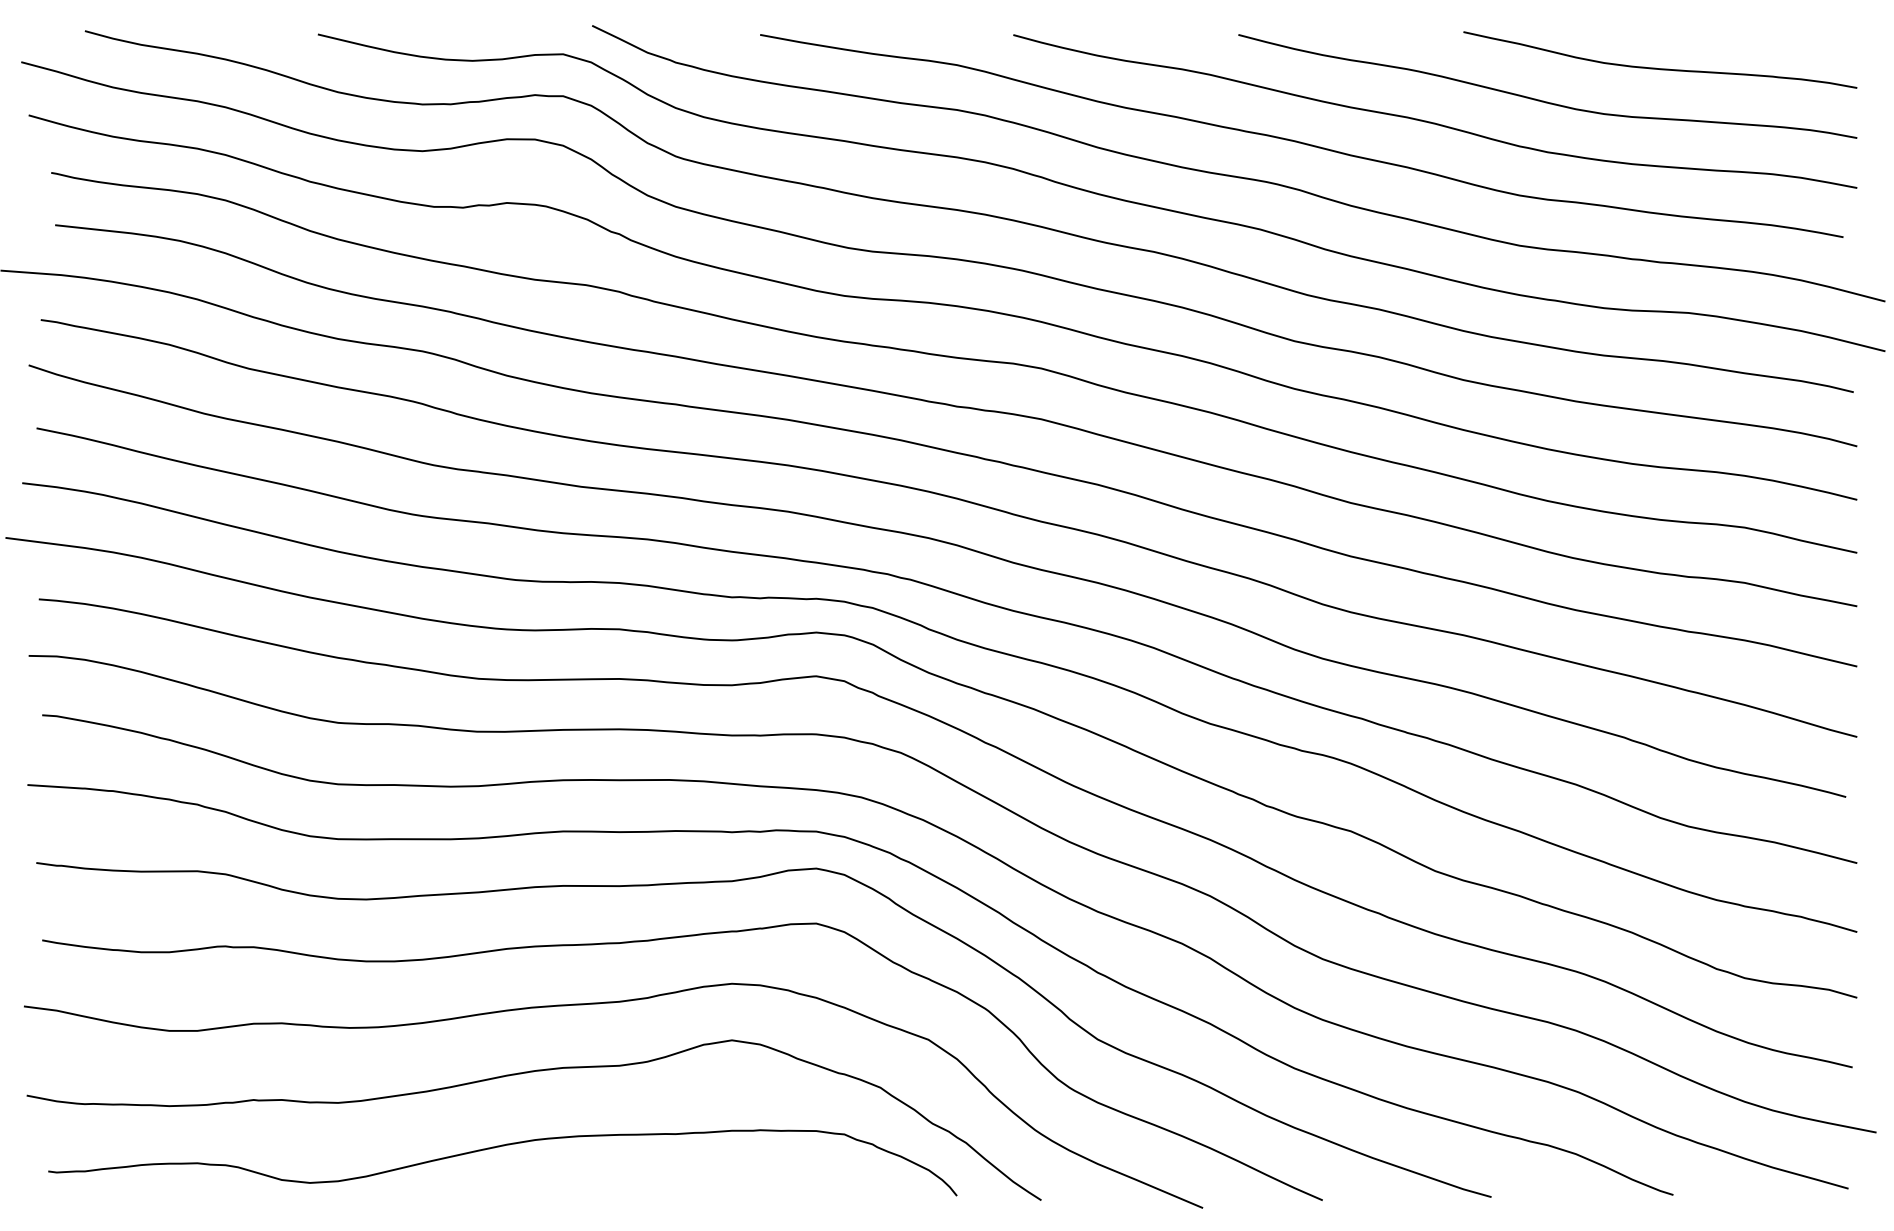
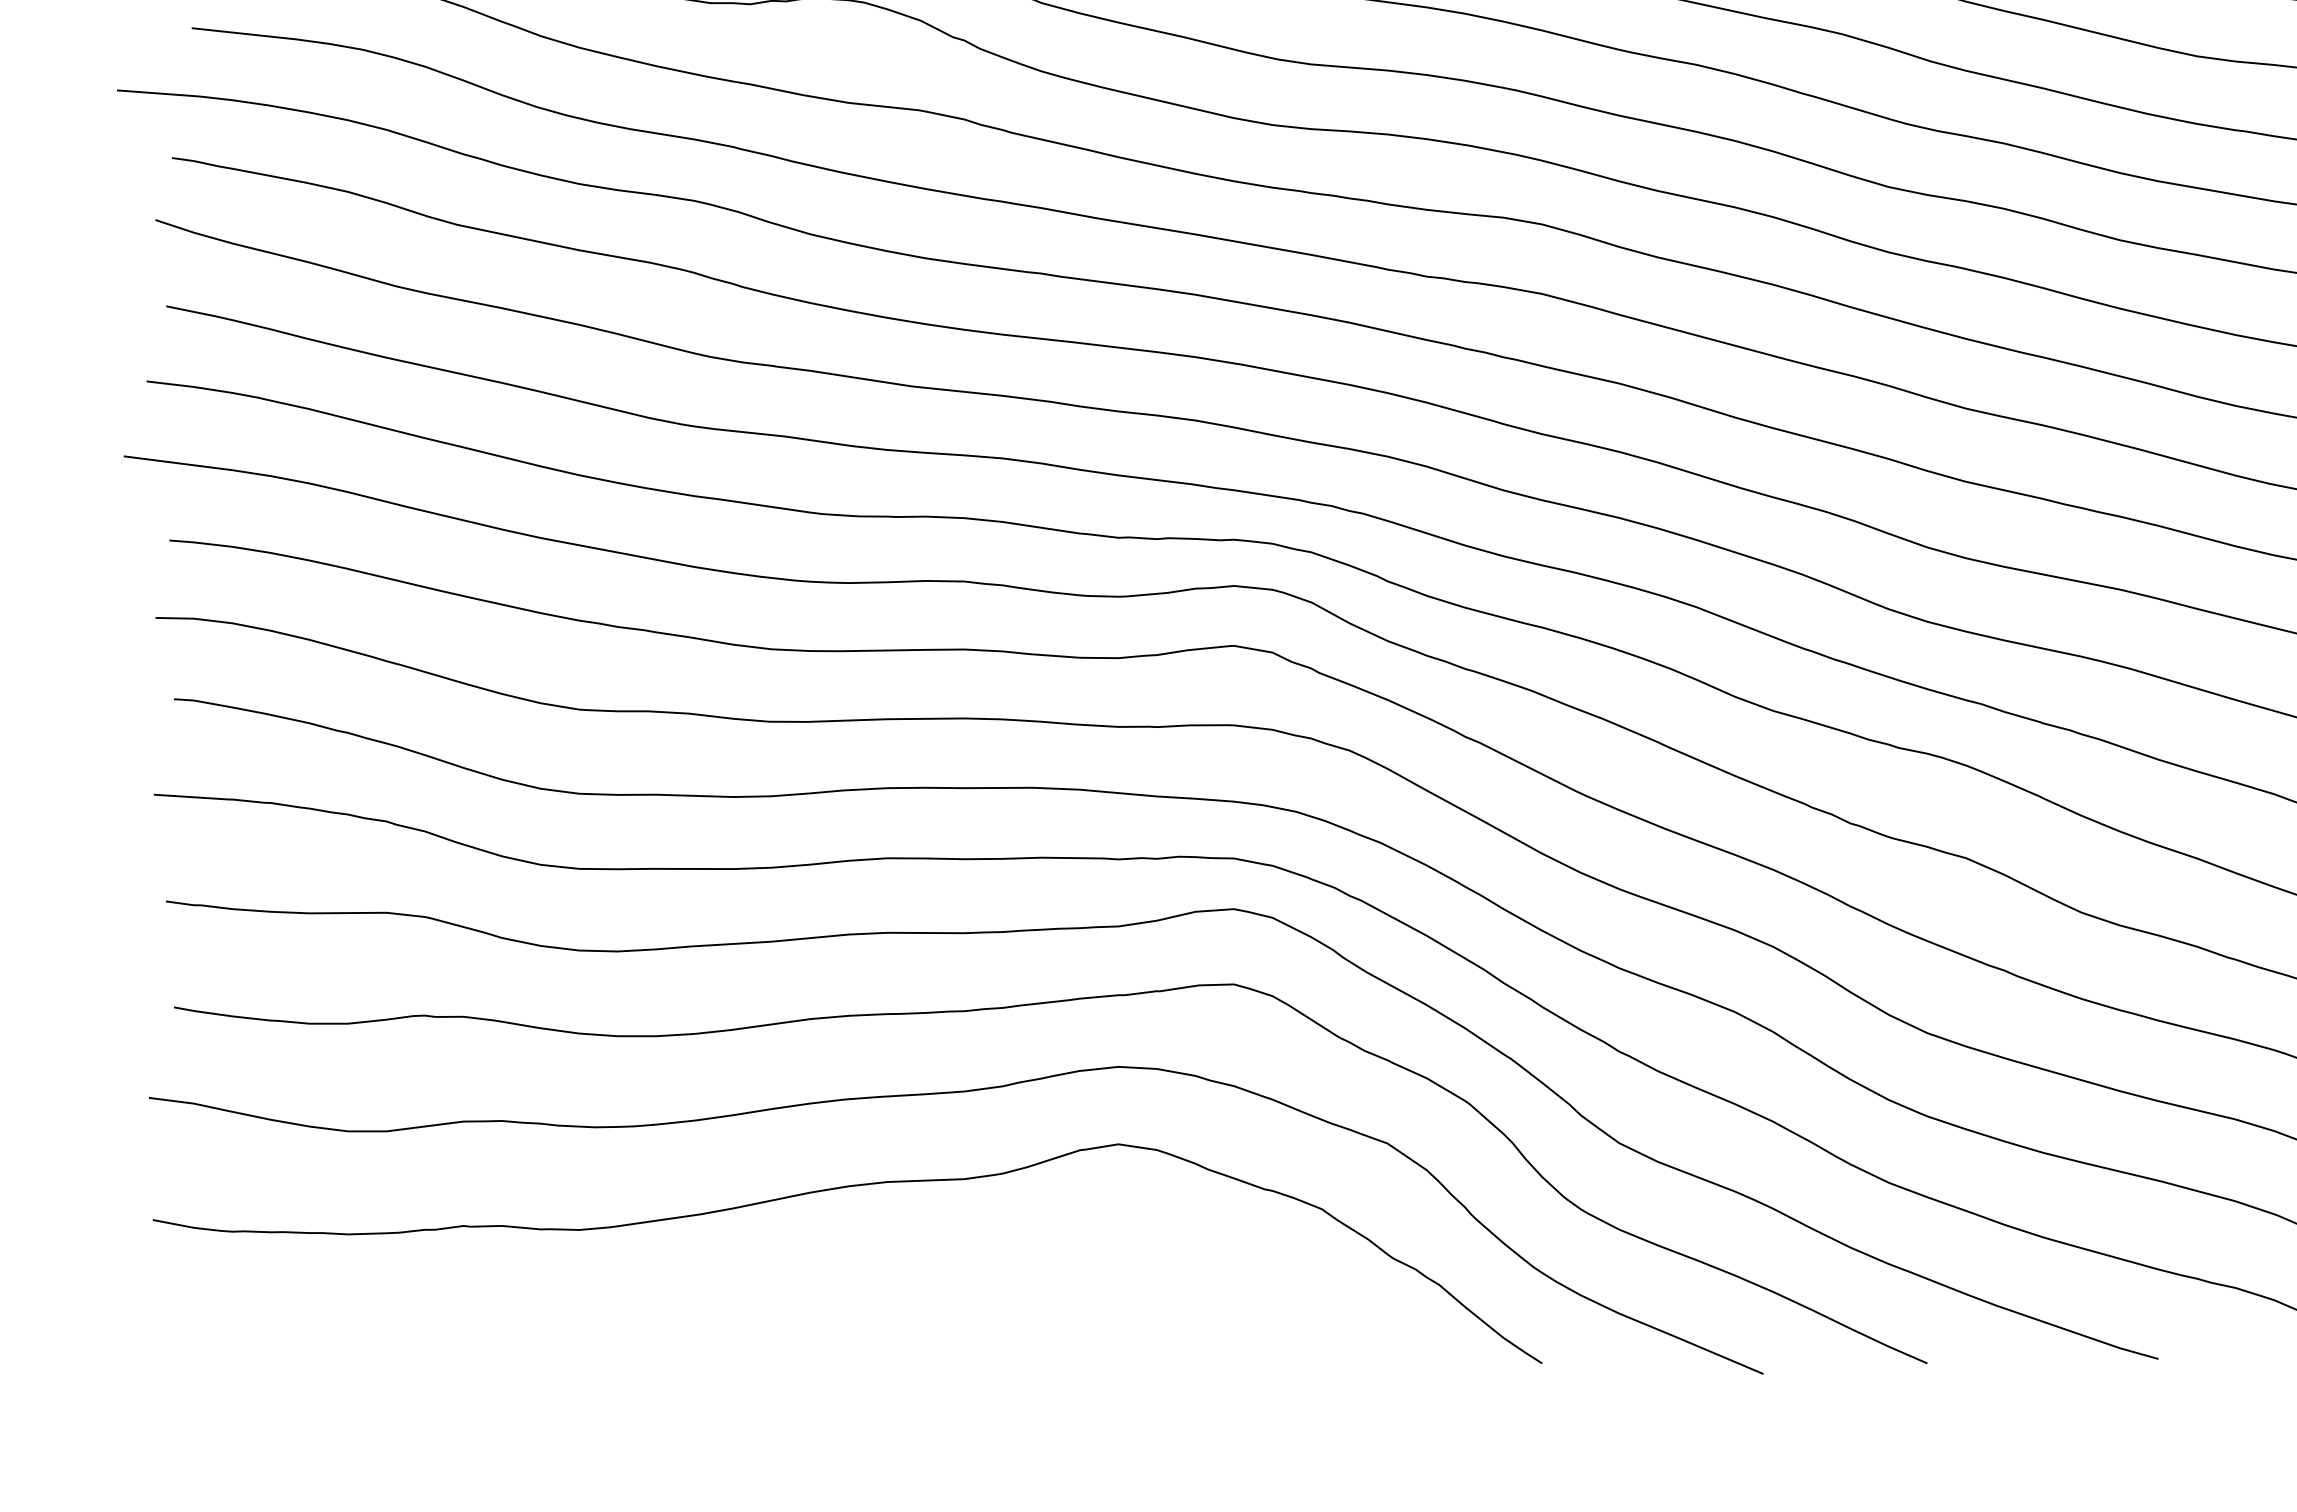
curve: (499, 1147) -> (800, 1291), removed

